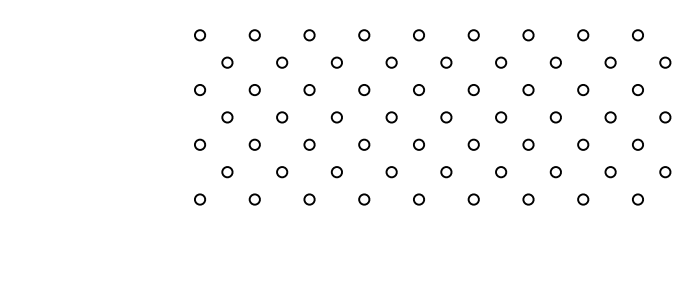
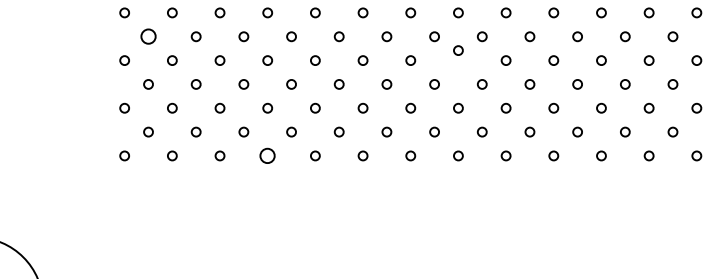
circle: (227, 62) -> (148, 36), size x1.6
circle: (583, 89) -> (458, 50), moved
circle: (364, 199) -> (267, 155), size x1.6

